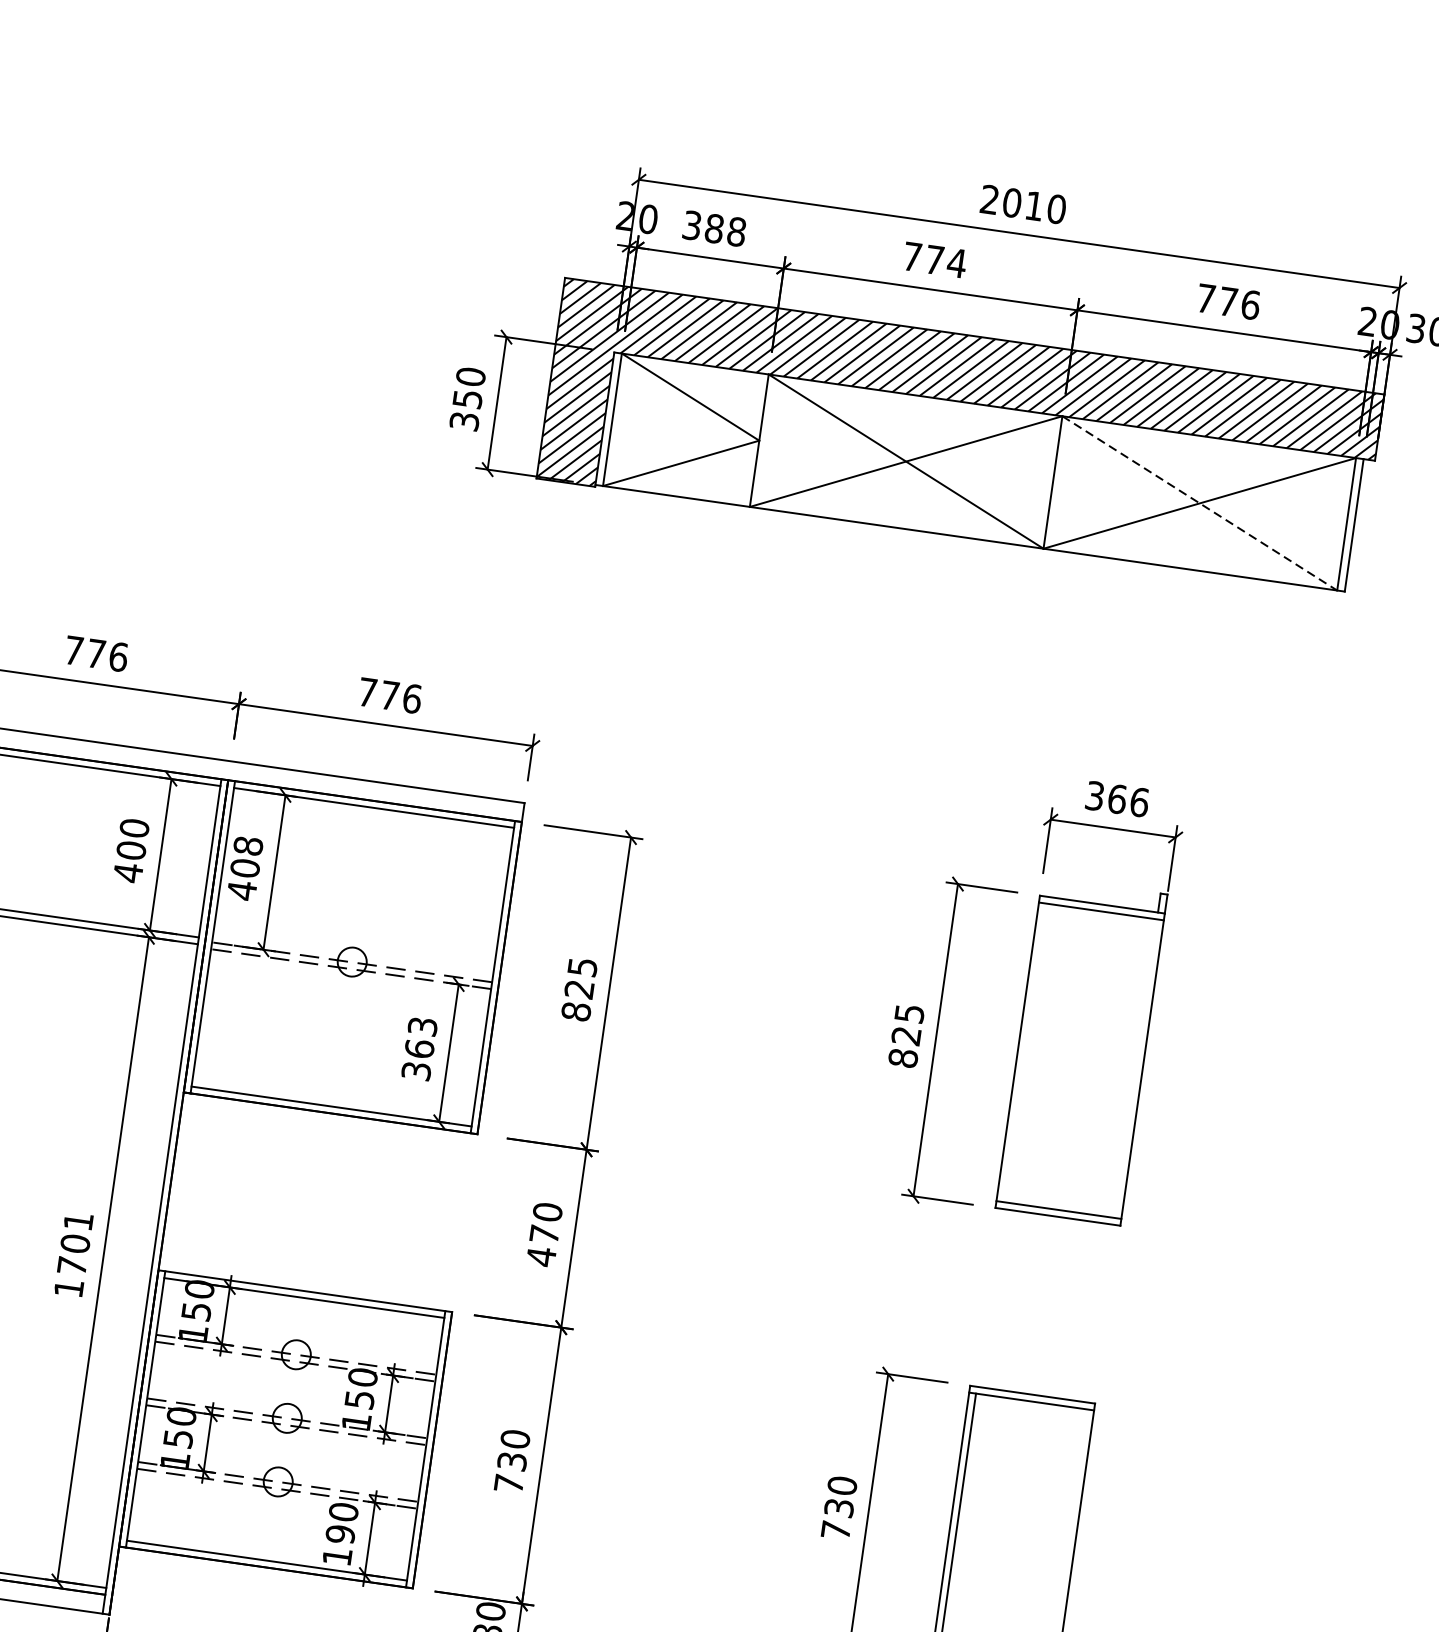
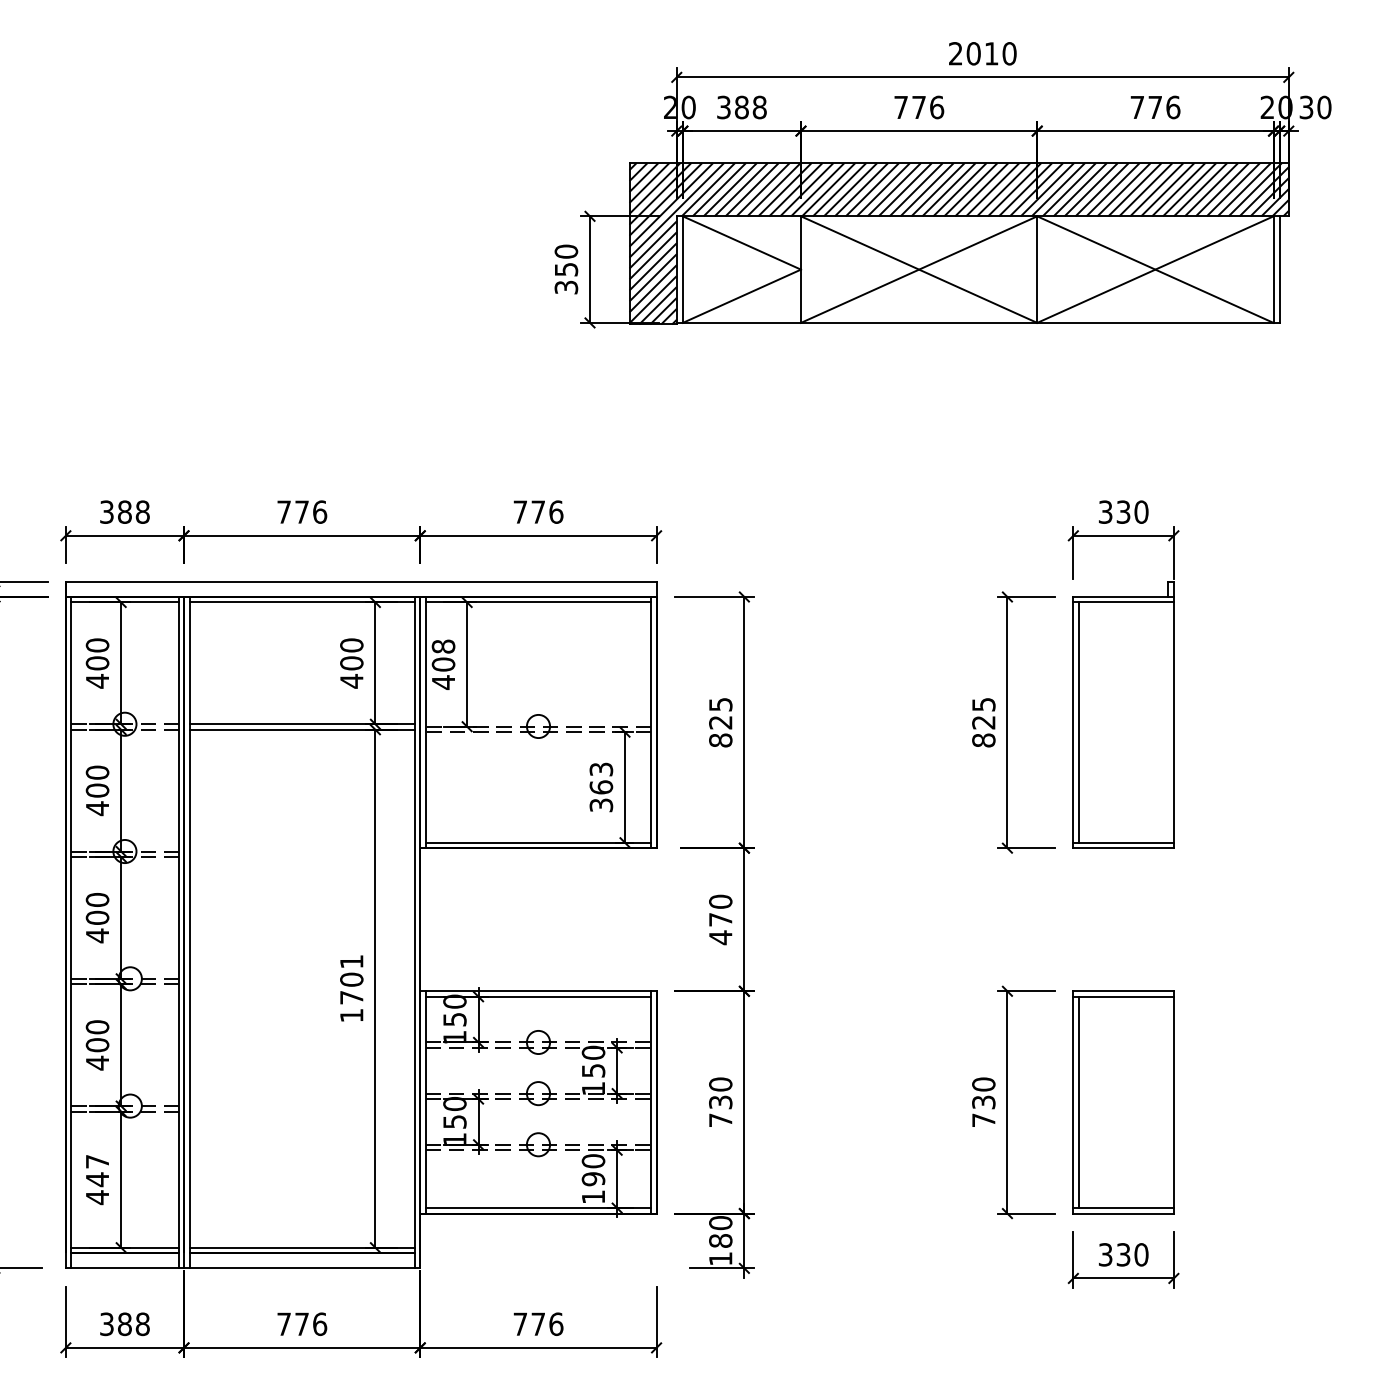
text: (956, 263) -> (936, 107), 774 -> 776
line: (1199, 503) -> (1155, 269), dashed -> solid
text: (1128, 799) -> (1132, 511), 366 -> 330
line: (1024, 1052) -> (1078, 722), added

